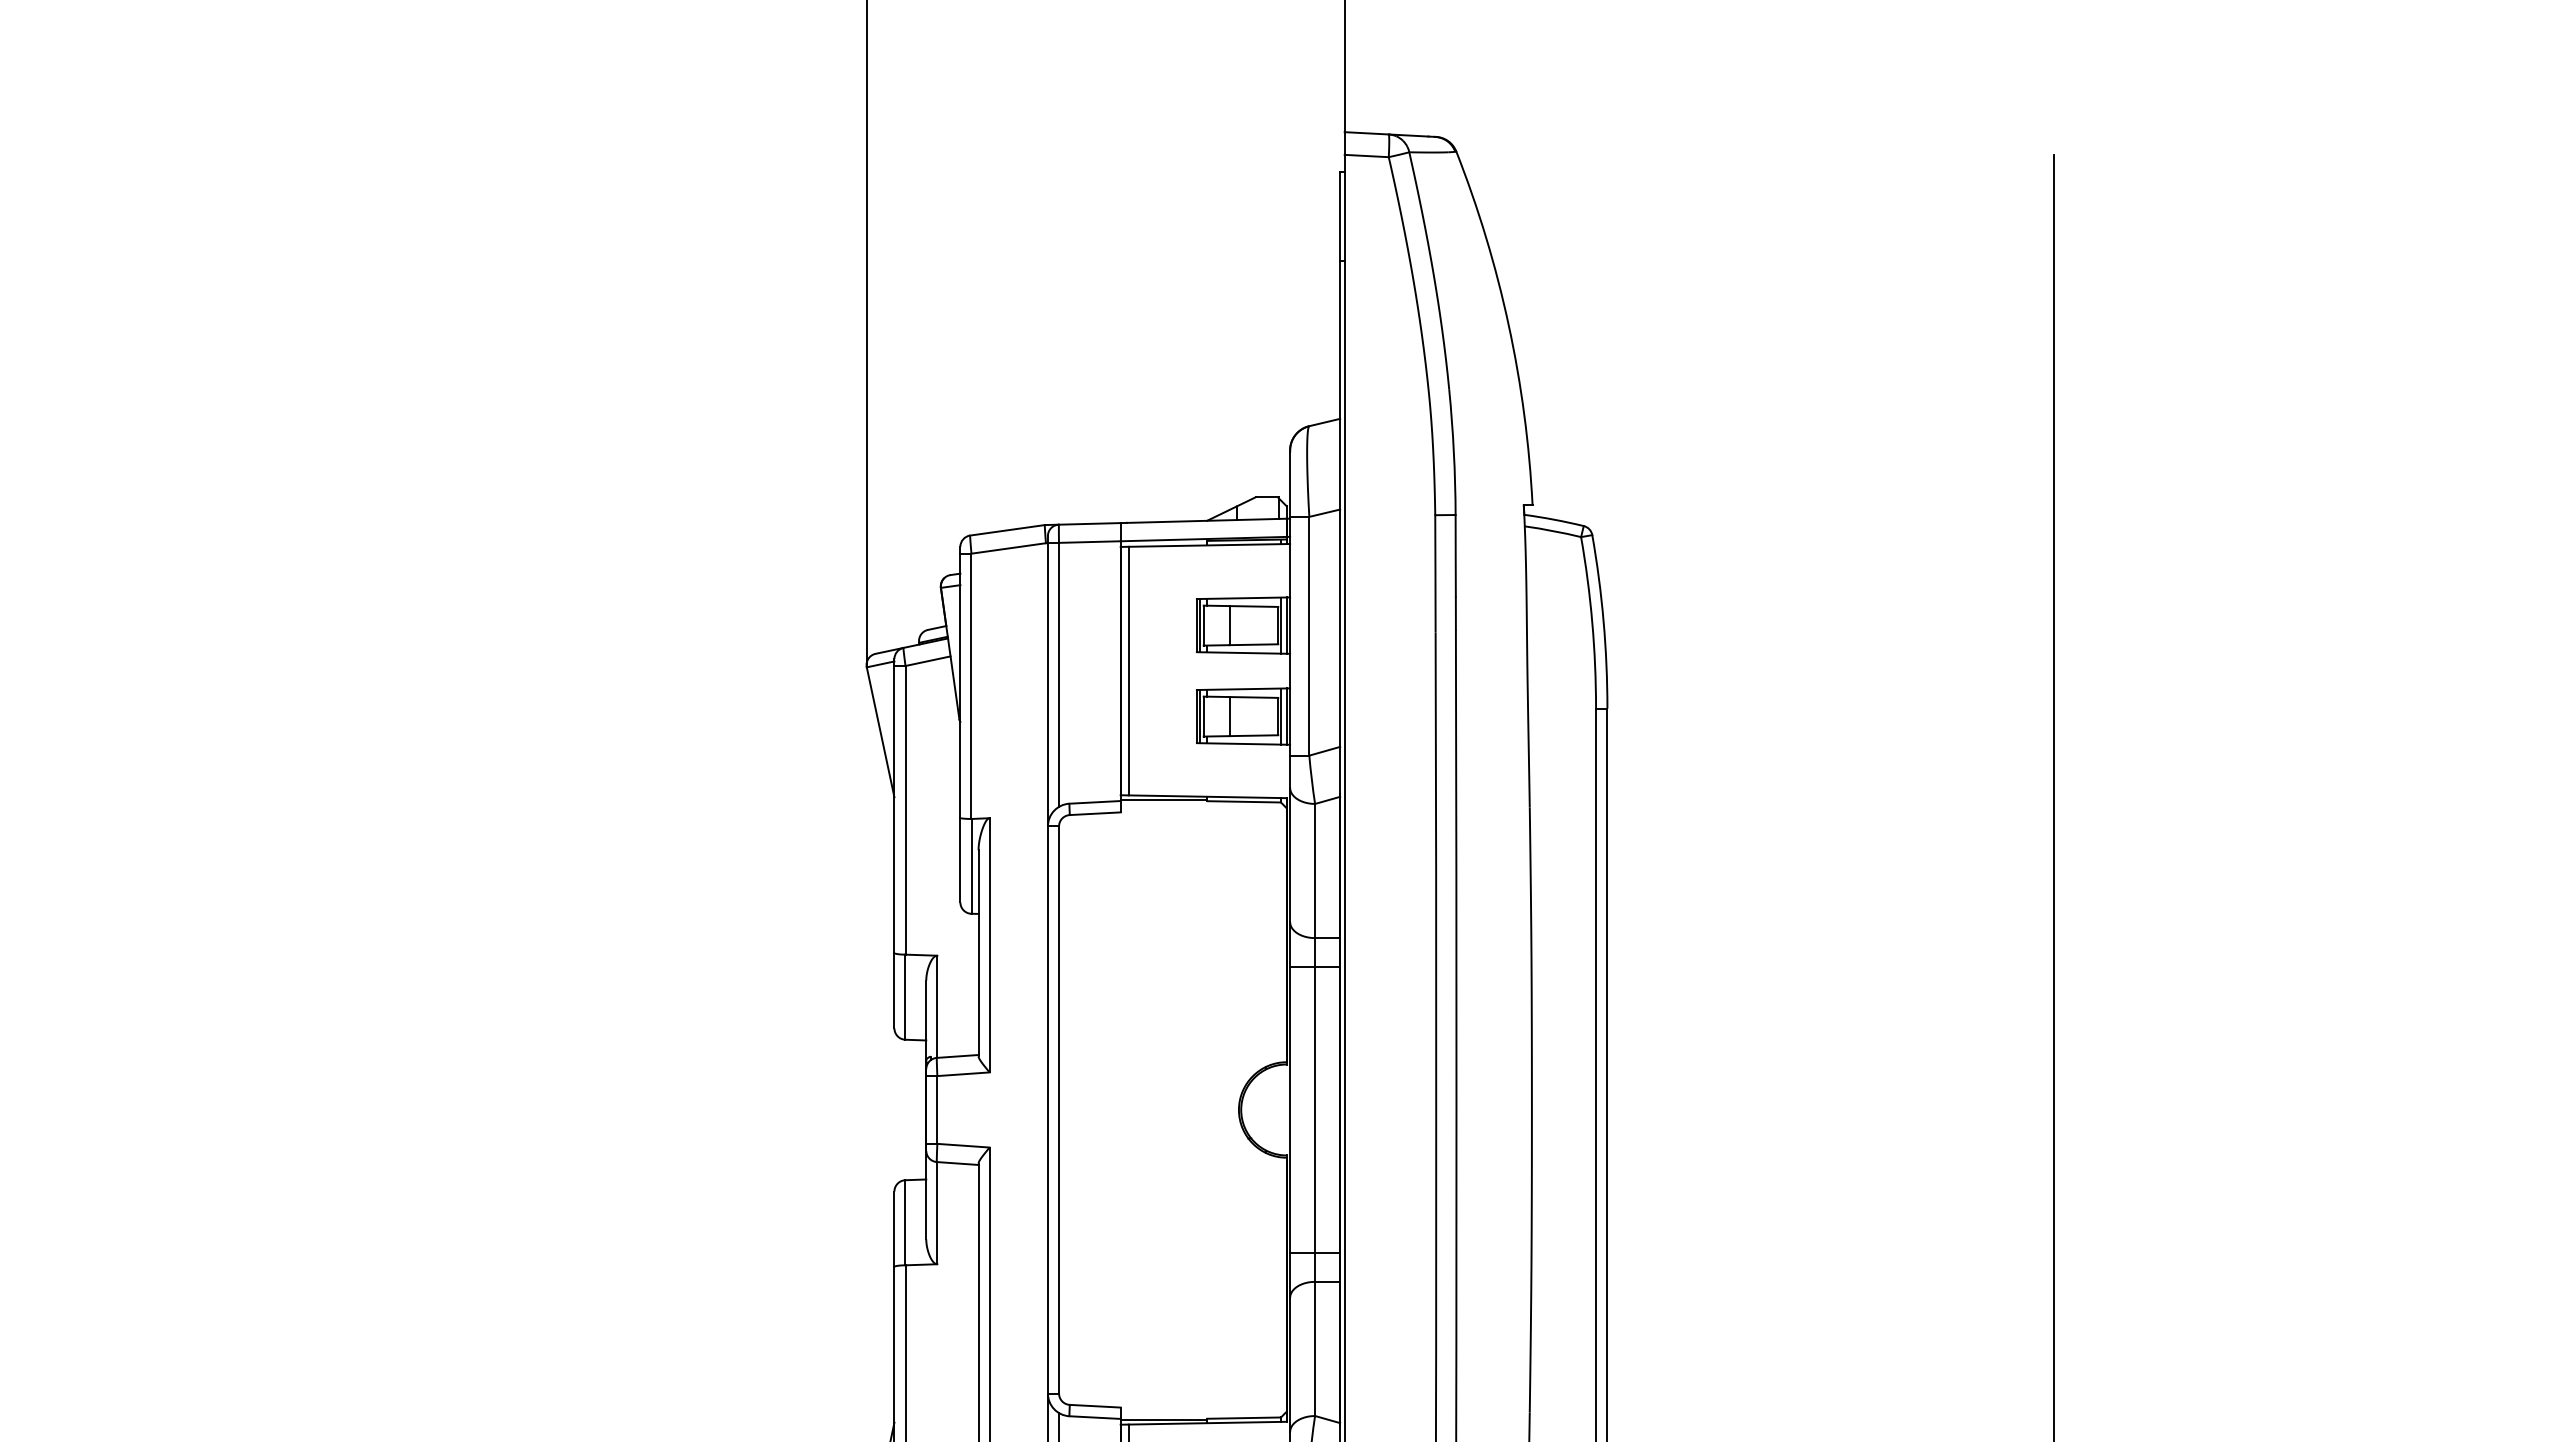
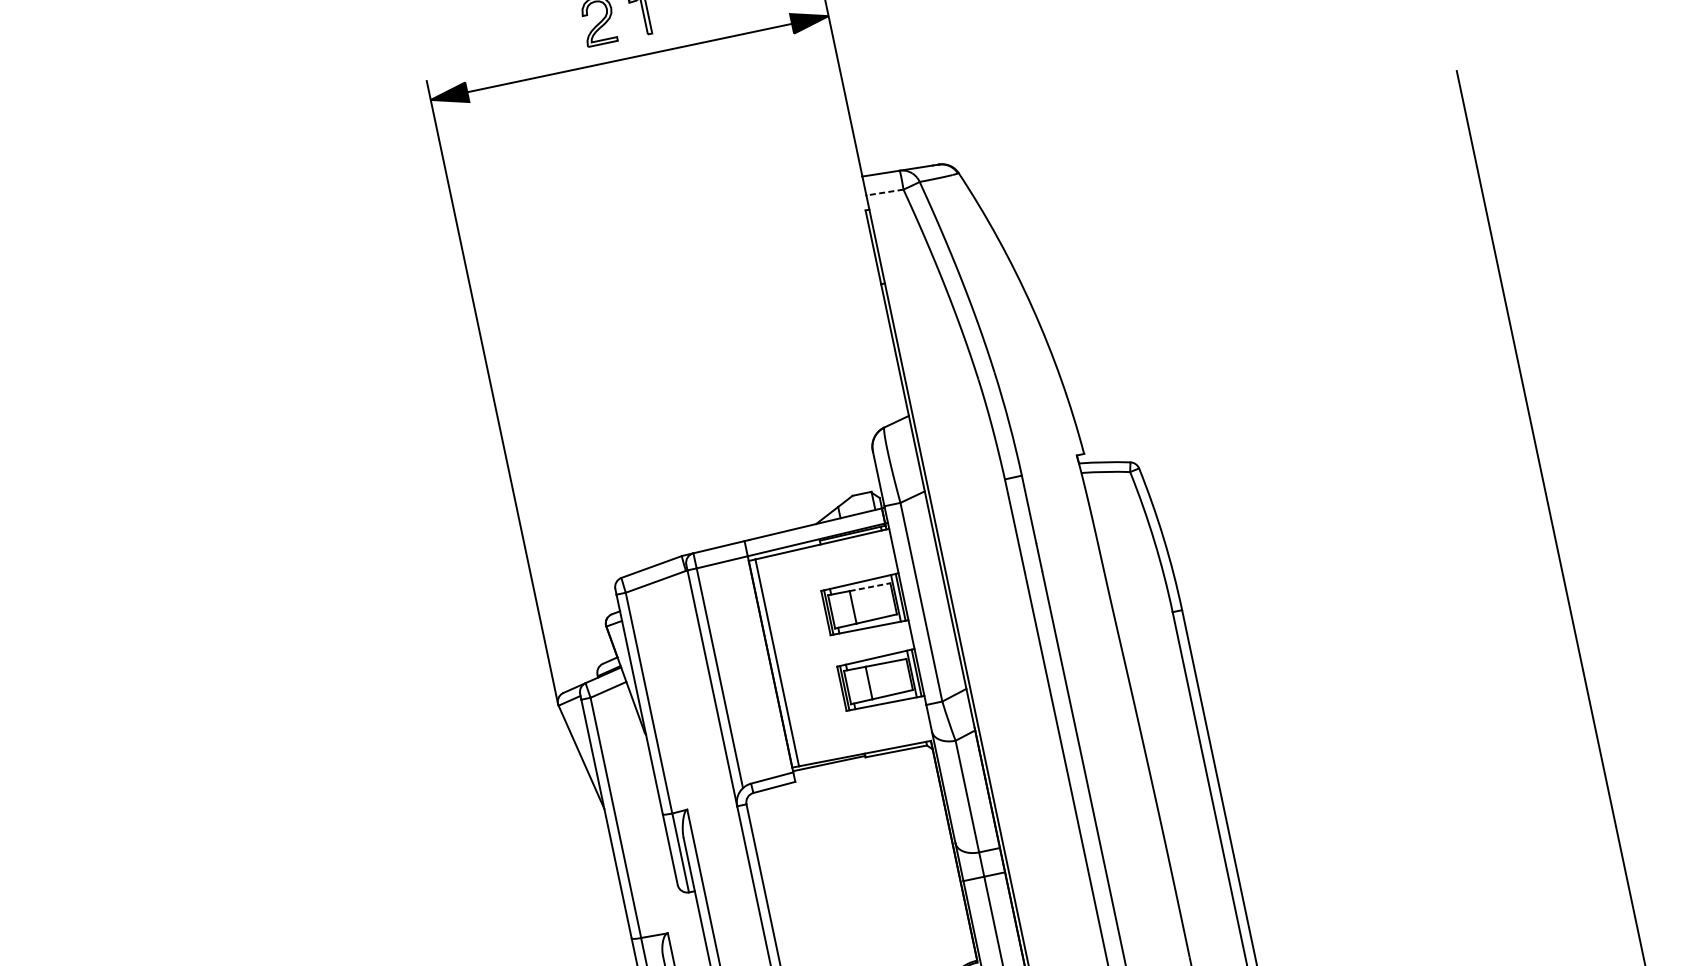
line: (1366, 156) -> (884, 192), solid -> dashed
line: (1254, 606) -> (870, 587), solid -> dashed

